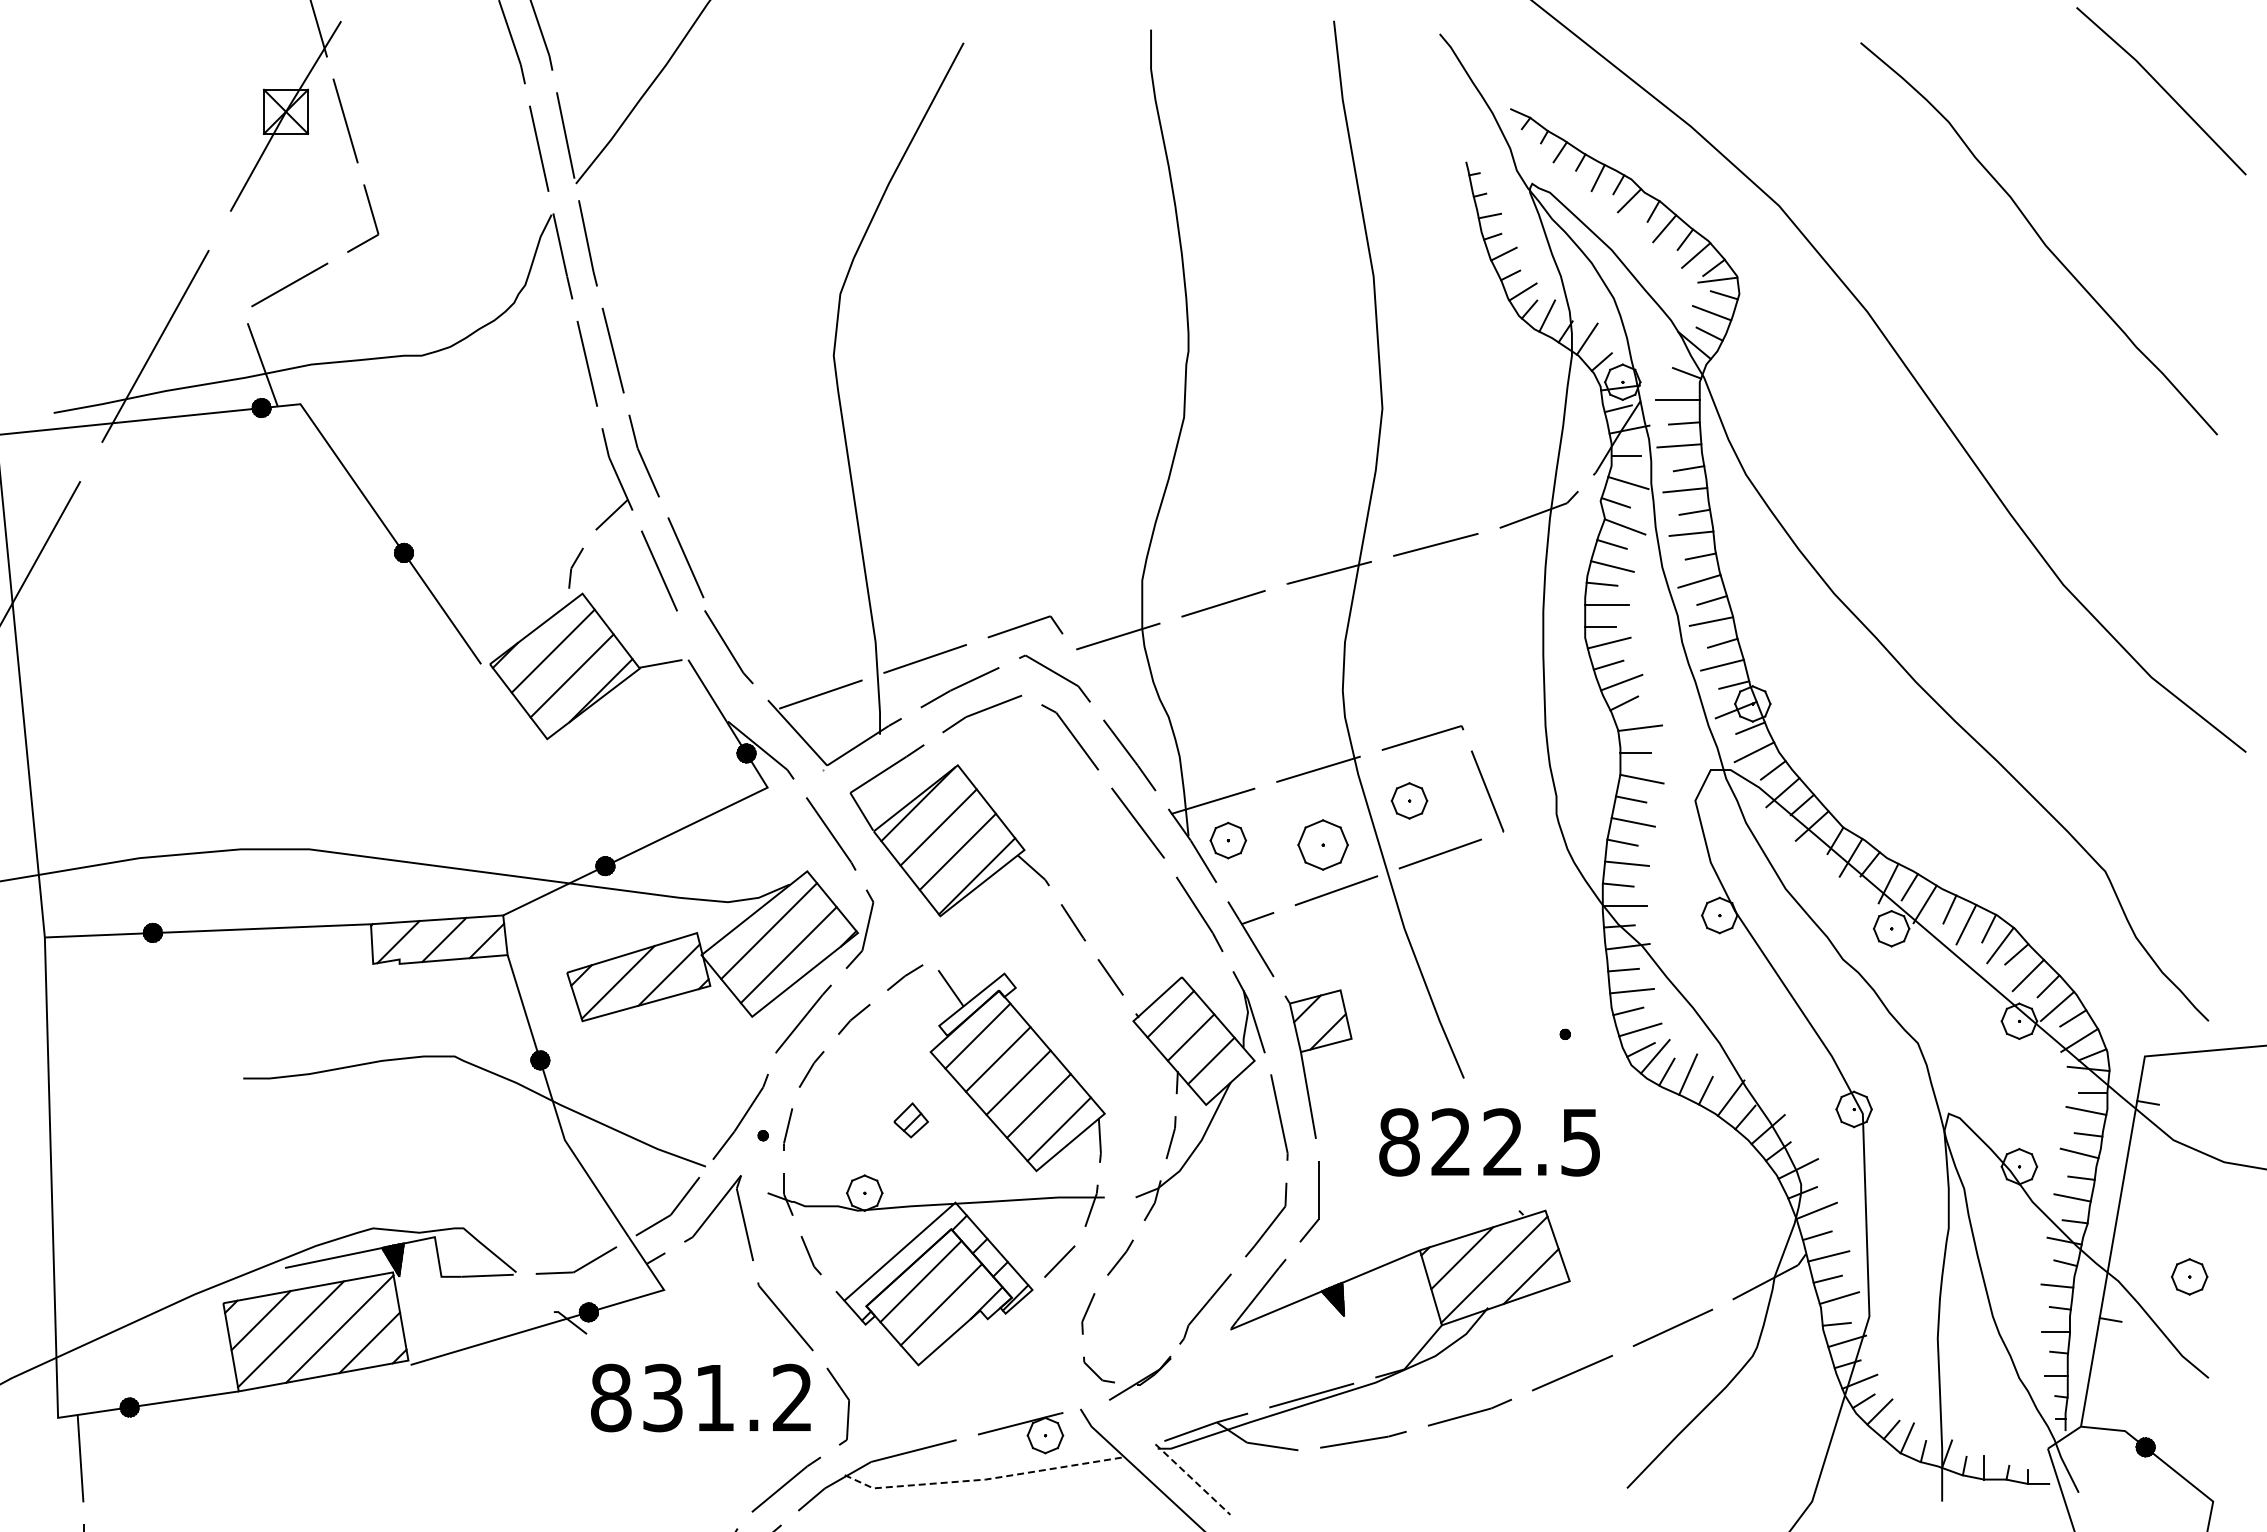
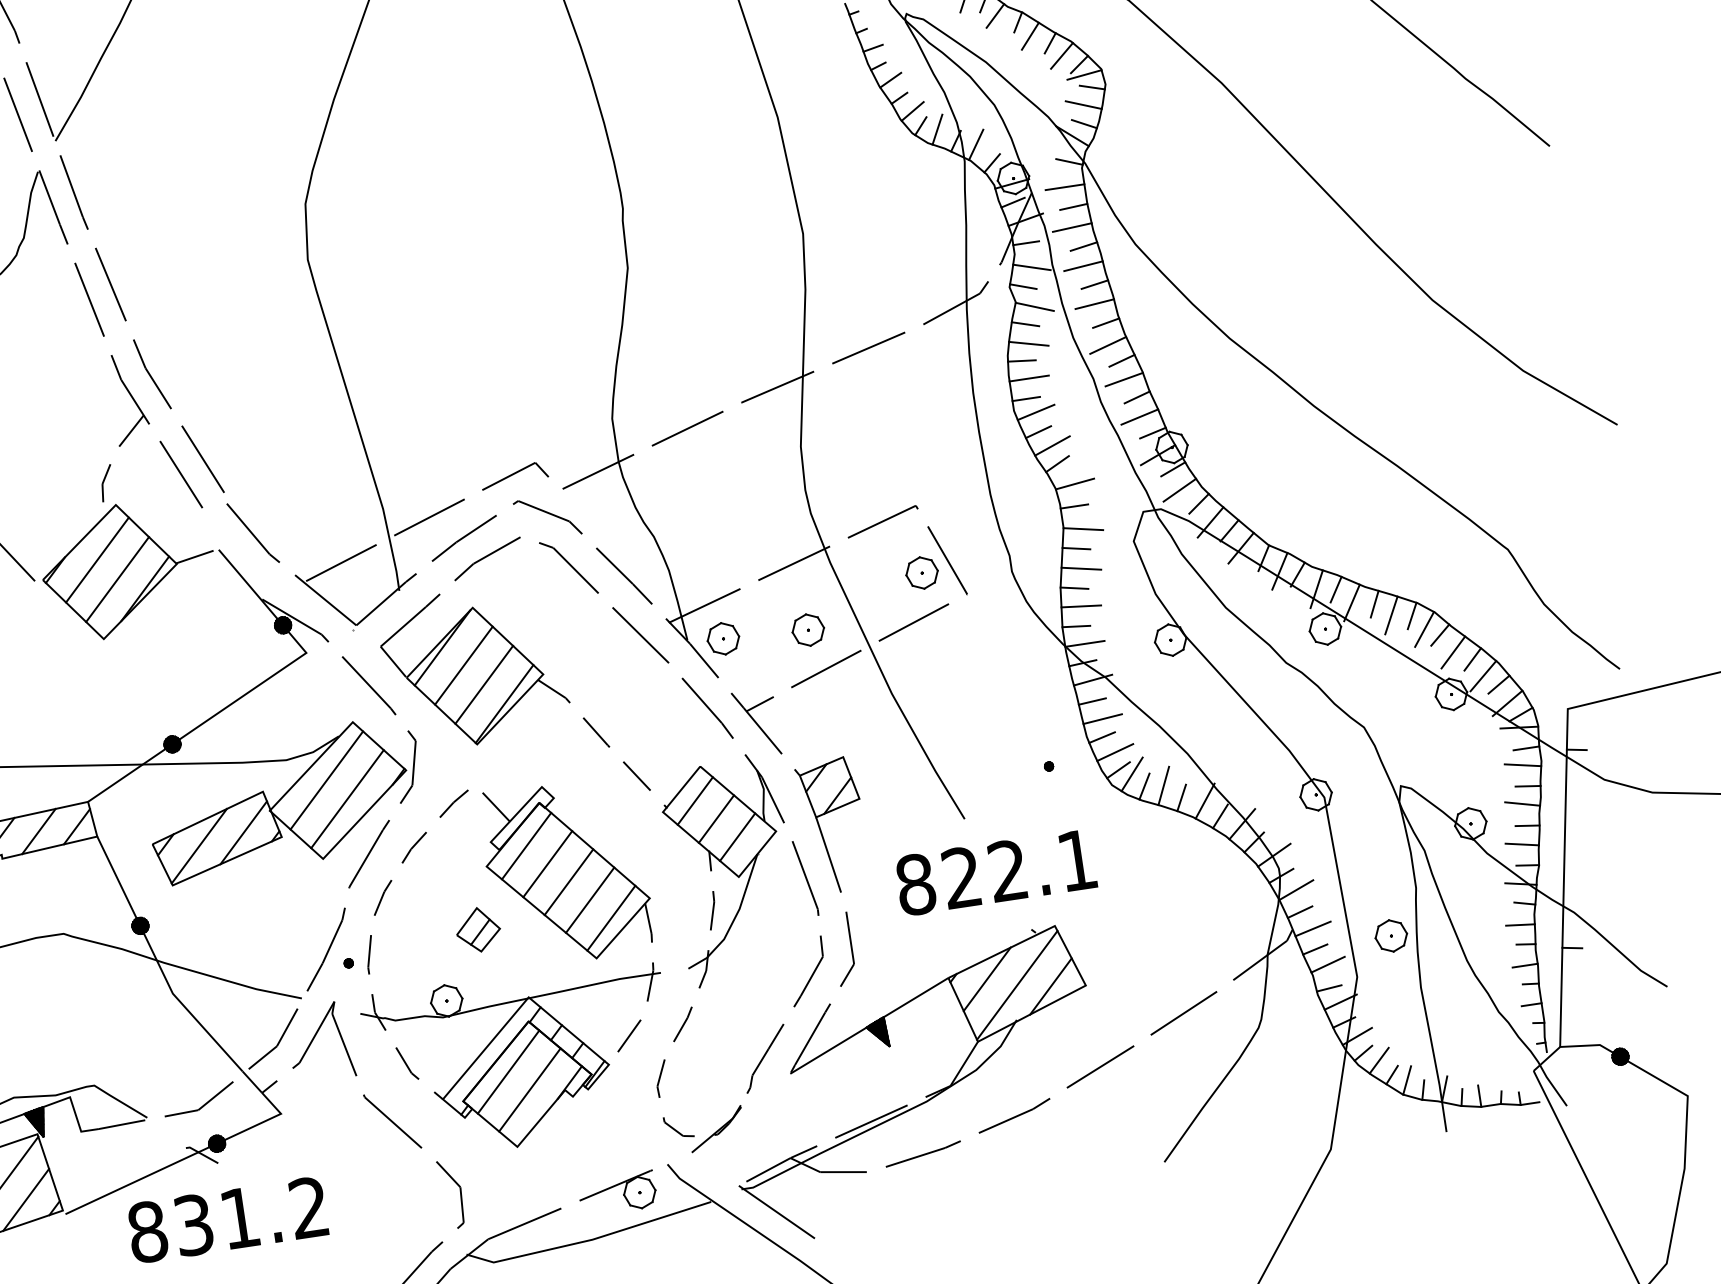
part: (1409, 800) -> (922, 572), moved
part: (1322, 844) -> (807, 629), size x0.71
part: (911, 1120) -> (478, 930), size x1.43
text: (1580, 1142) -> (1076, 860), 822.5 -> 822.1
part: (2189, 1276) -> (1391, 935), moved
text: (700, 1397) -> (227, 1219), moved
line: (982, 1479) -> (589, 1240), dashed -> solid
line: (1193, 1479) -> (777, 1212), dashed -> solid

